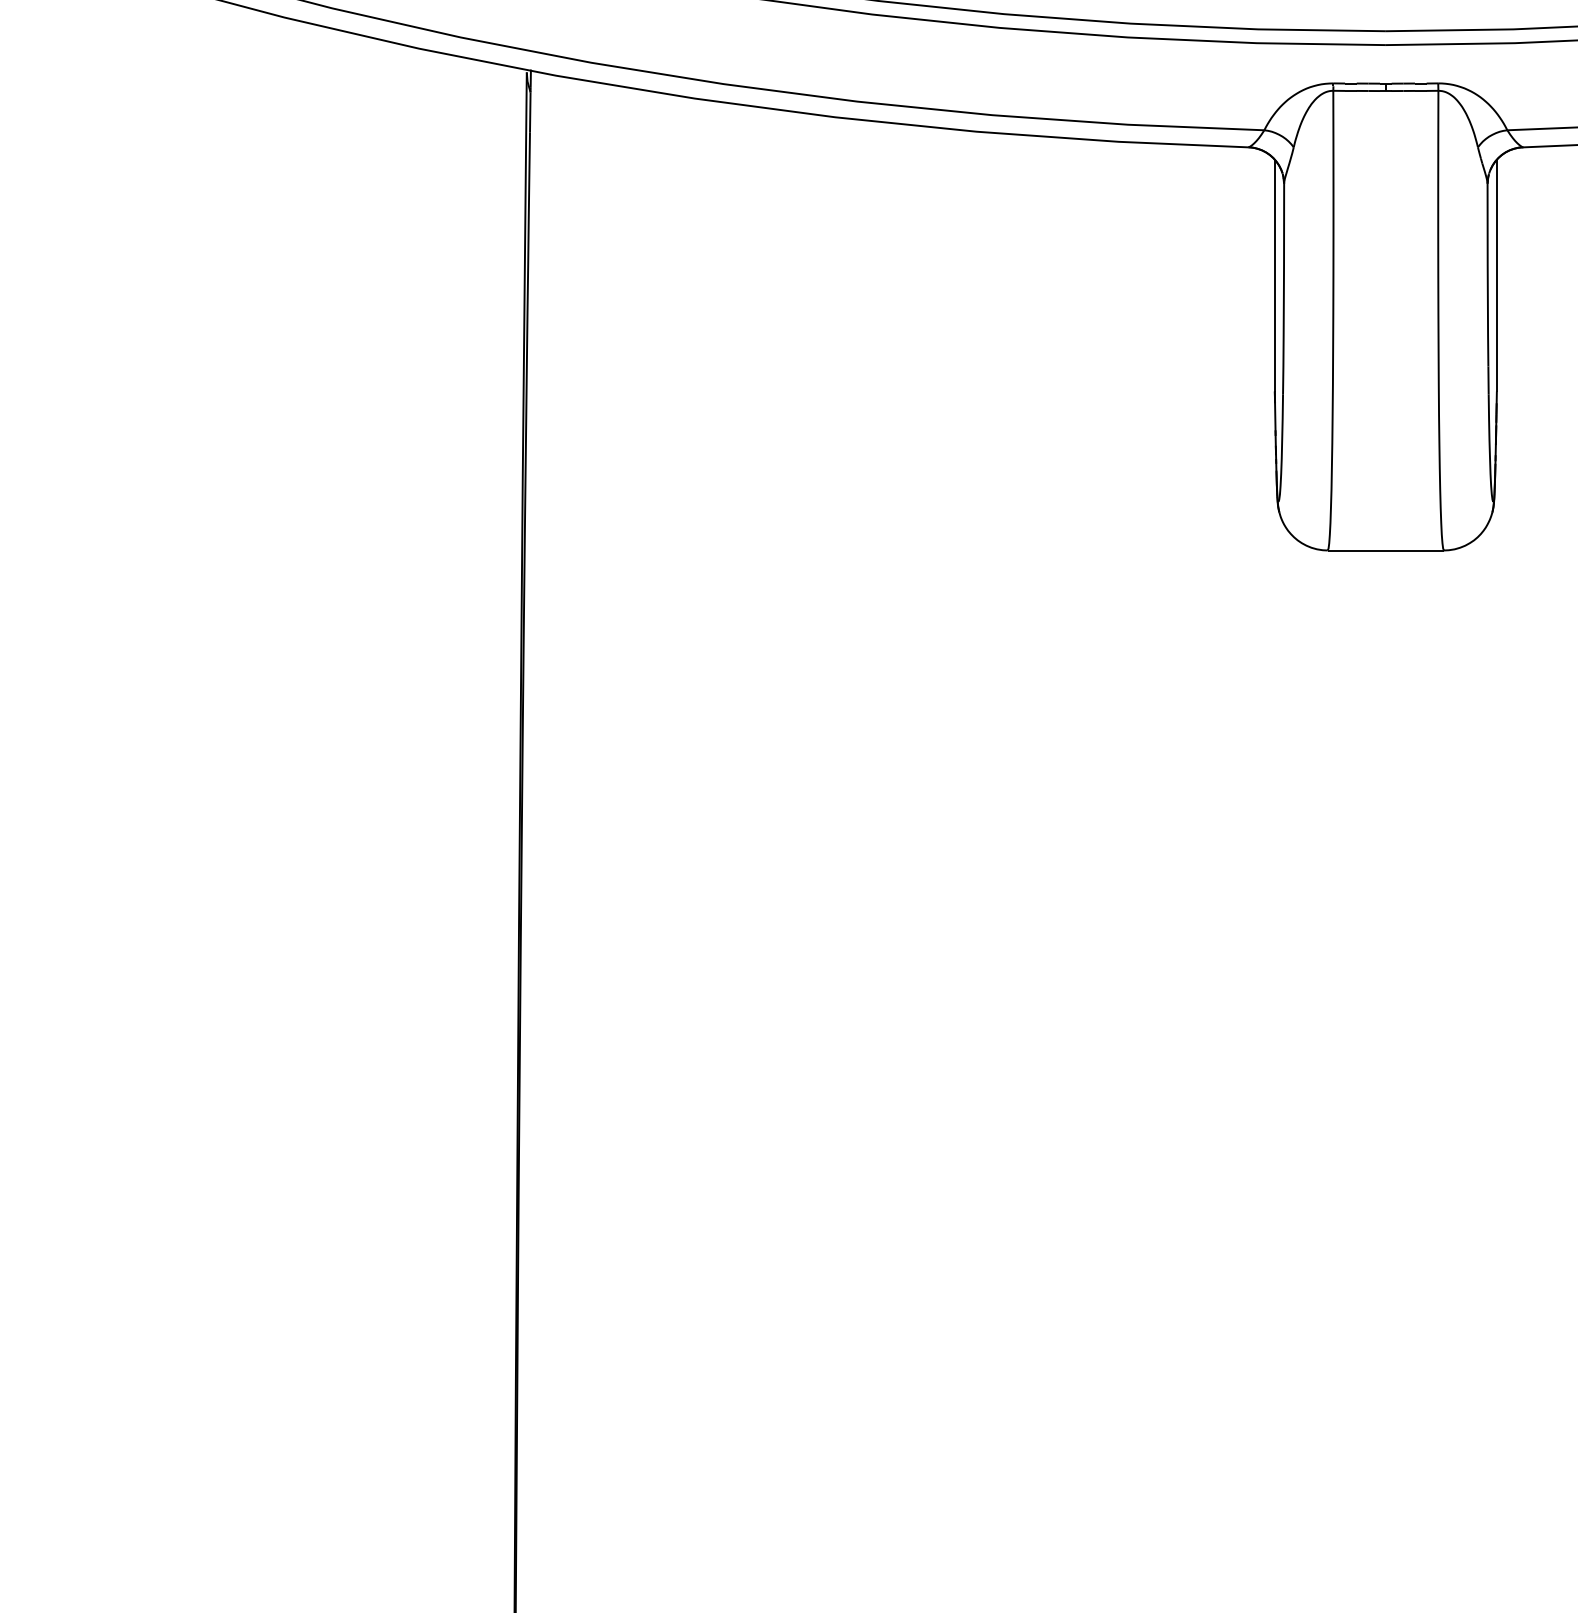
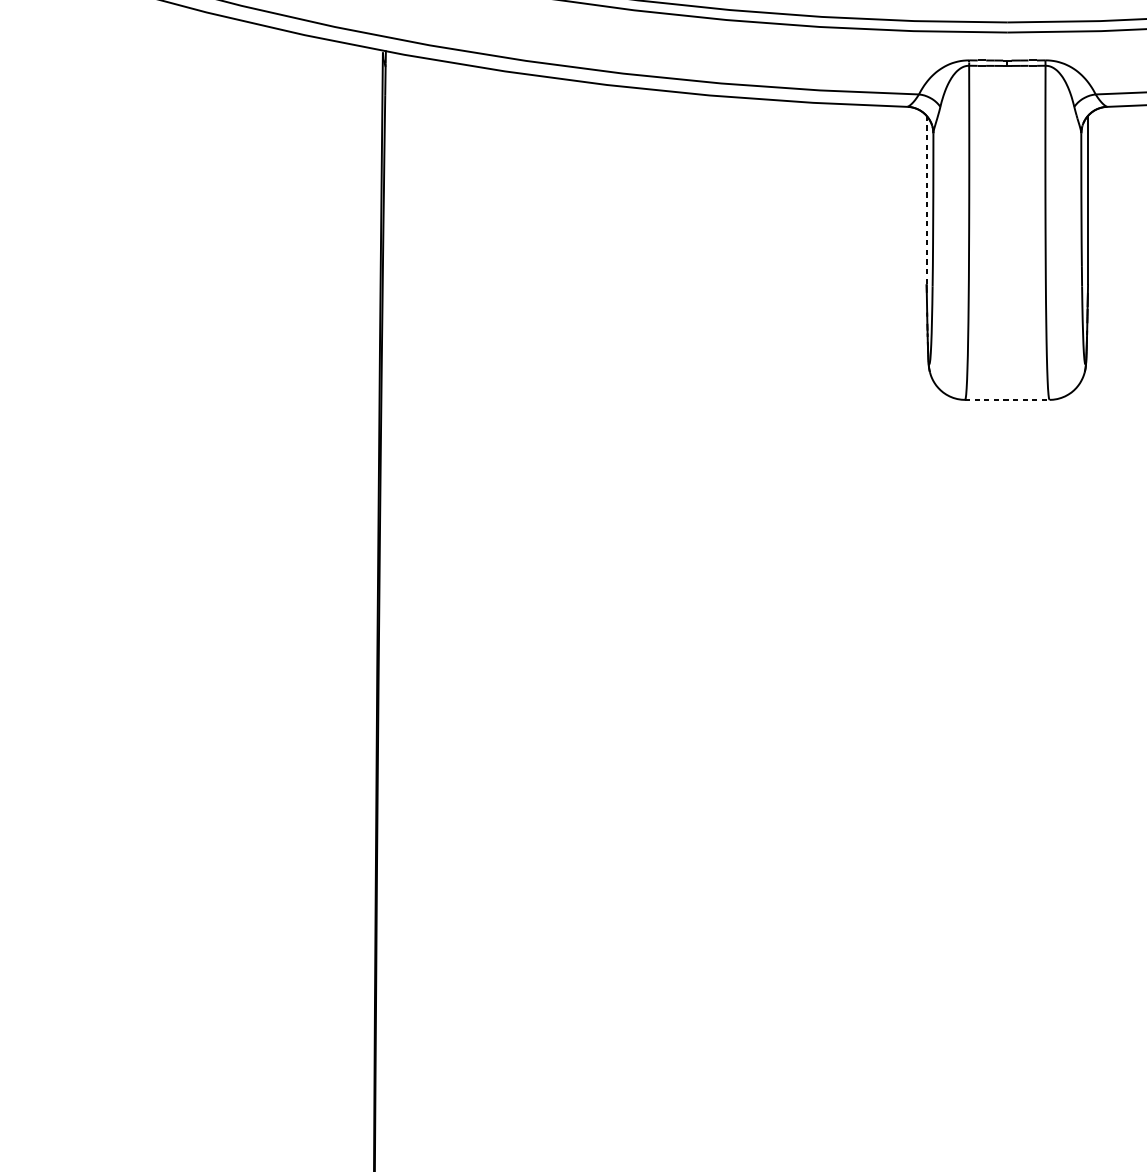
line: (1274, 276) -> (926, 200), solid -> dashed
line: (1386, 550) -> (1007, 399), solid -> dashed

